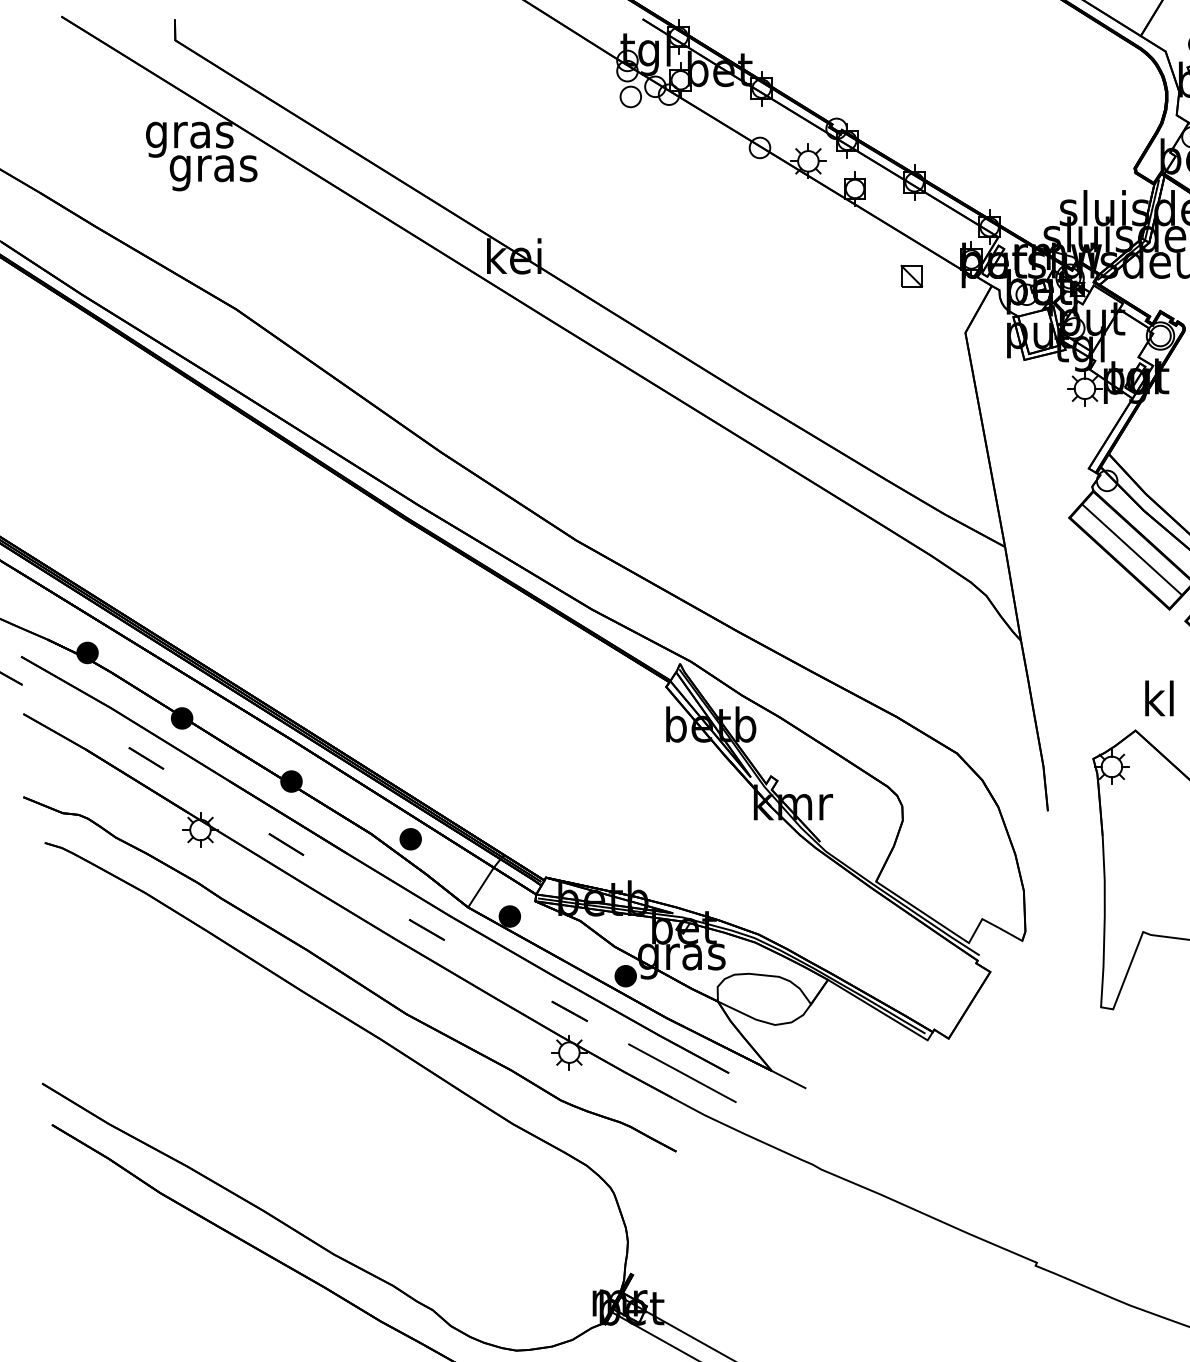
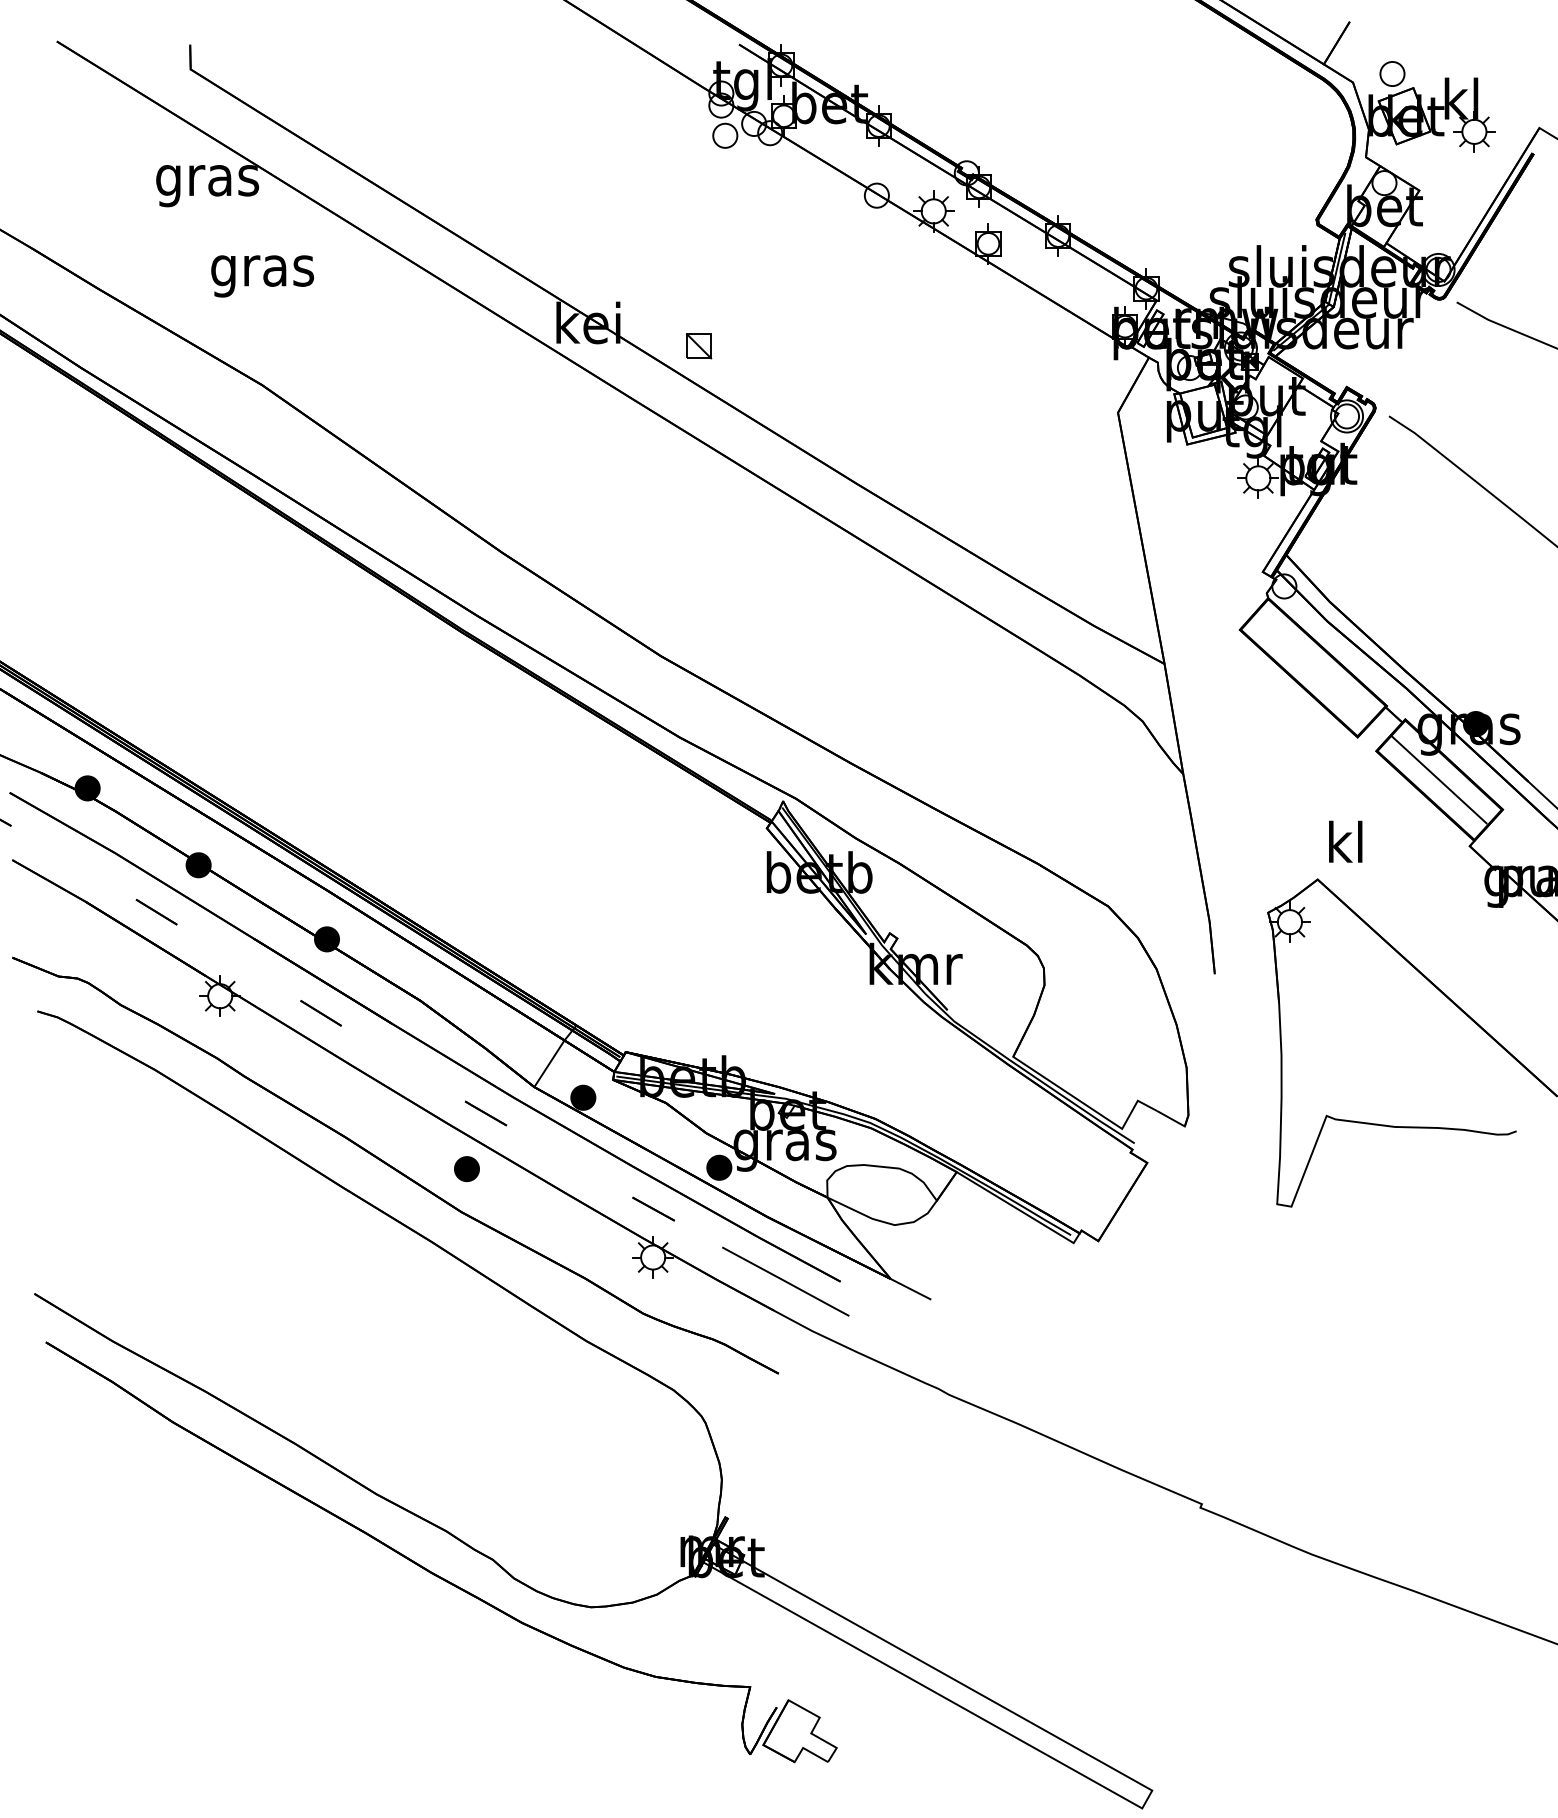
text: (213, 173) -> (262, 276), moved
part: (912, 276) -> (699, 346), moved
line: (1131, 549) -> (1313, 667), removed
part: (410, 838) -> (466, 1168), moved

